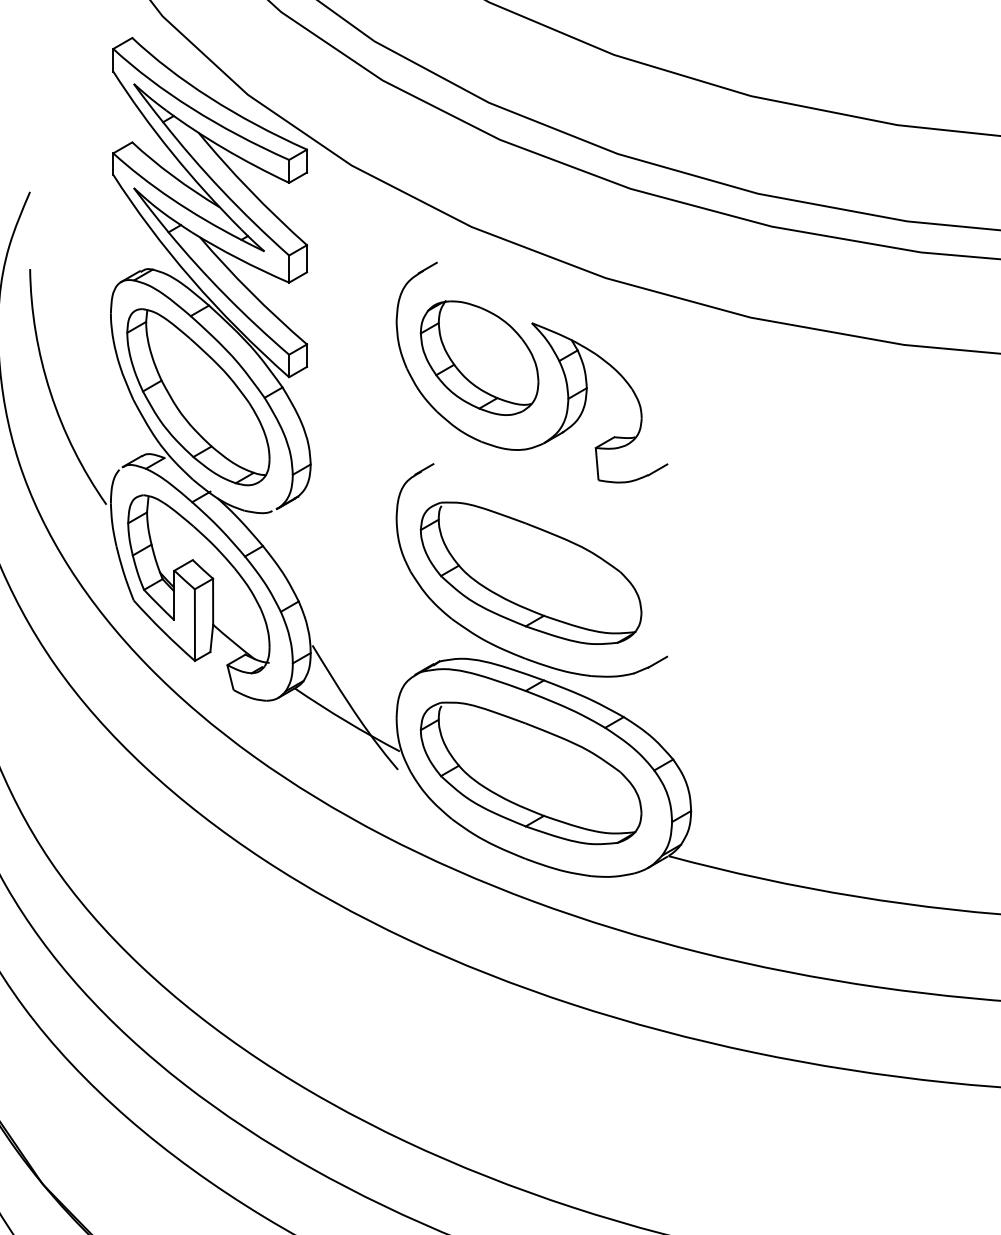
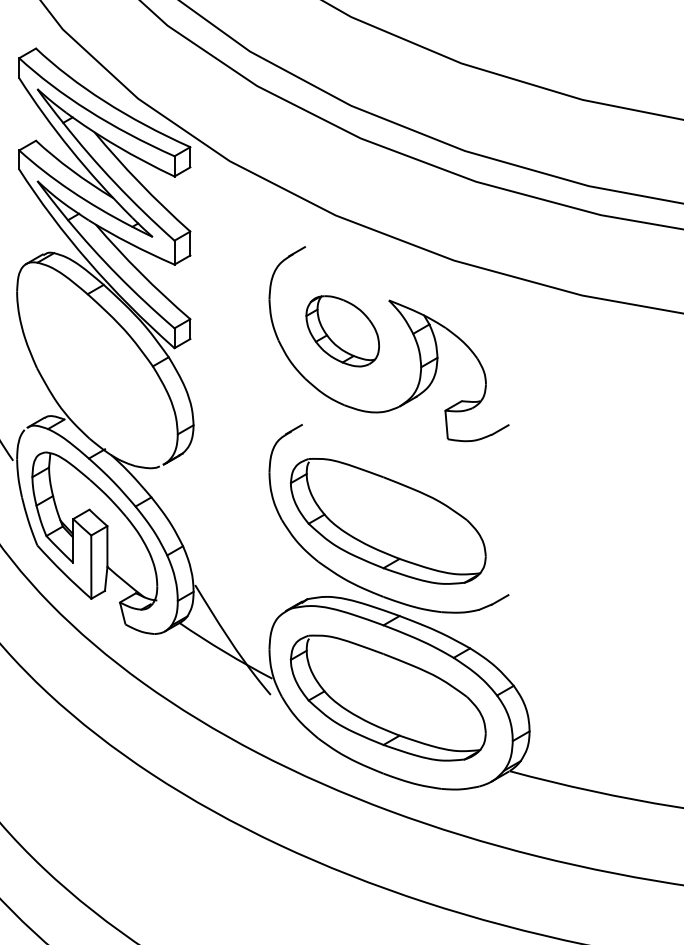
part: (479, 357) -> (342, 330), size x0.7
part: (198, 397) -> (94, 366), removed

